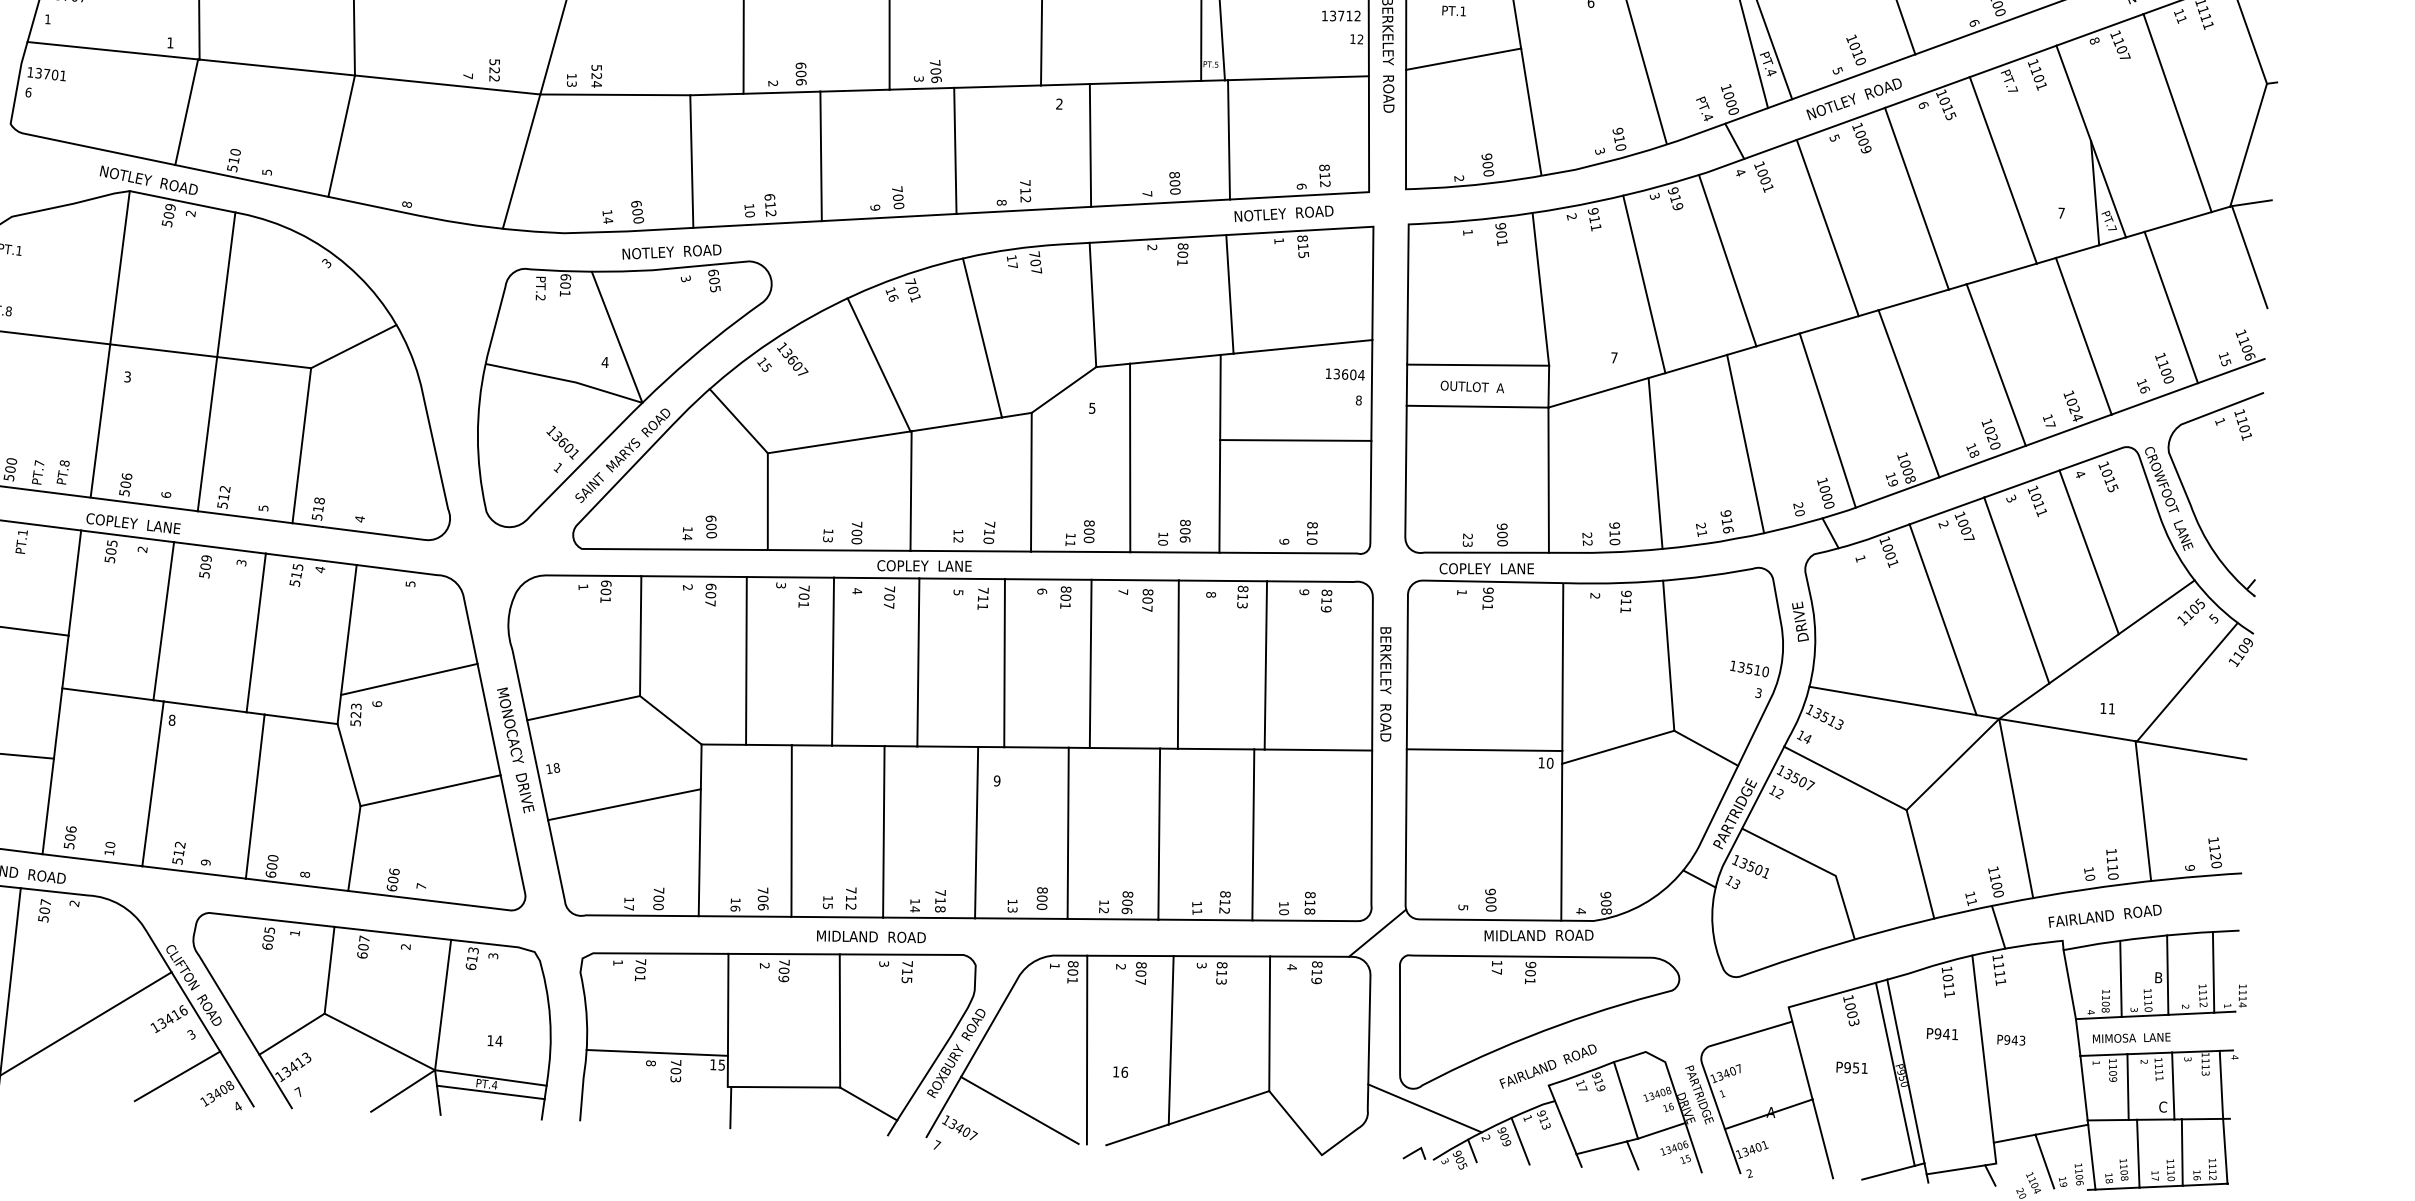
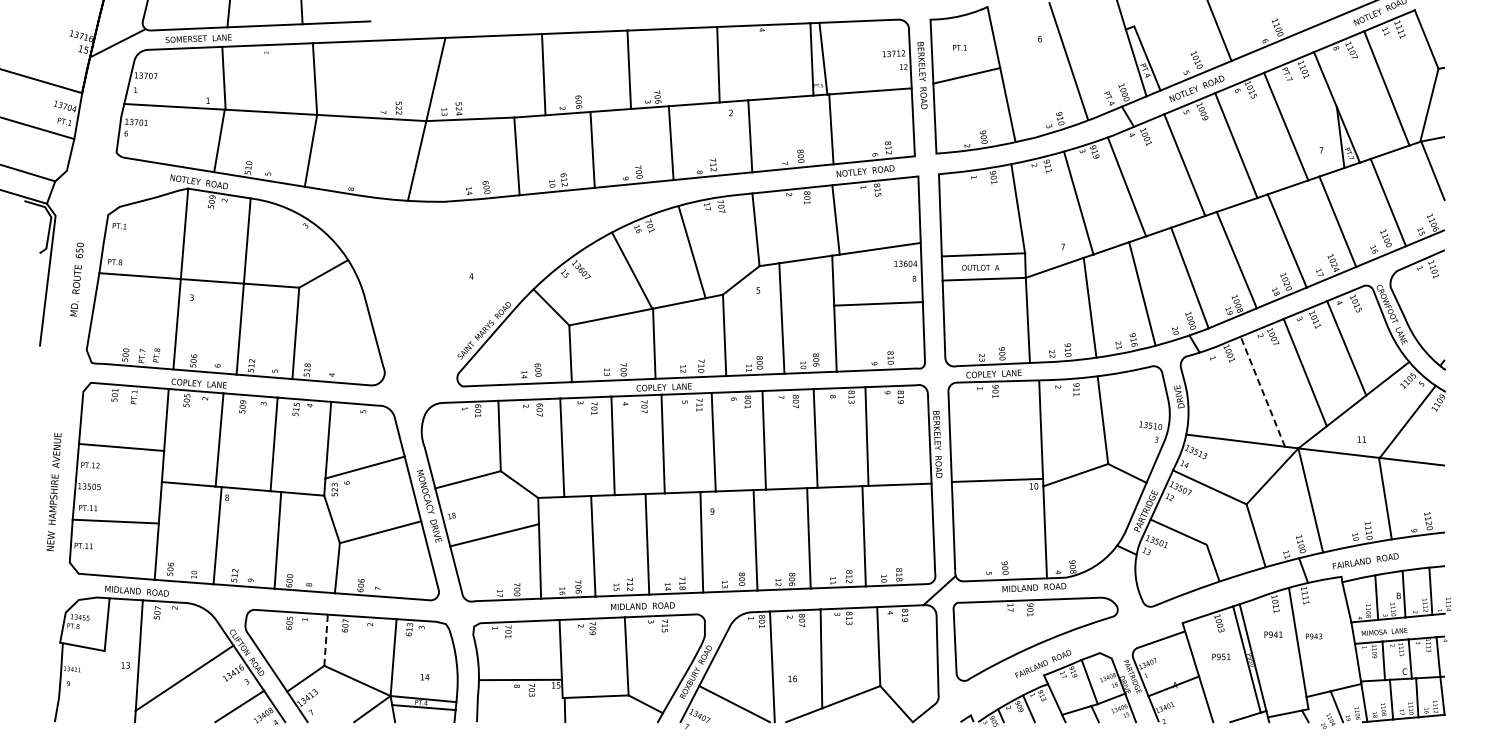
part: (622, 387) -> (482, 290), removed
line: (1942, 619) -> (1262, 391), solid -> dashed
line: (330, 970) -> (326, 640), solid -> dashed
line: (1425, 1107) -> (972, 691), removed

